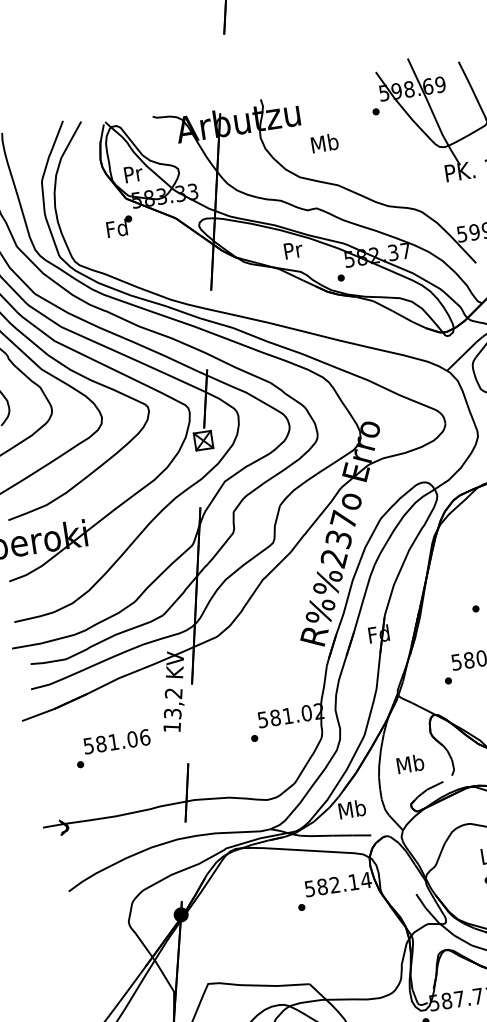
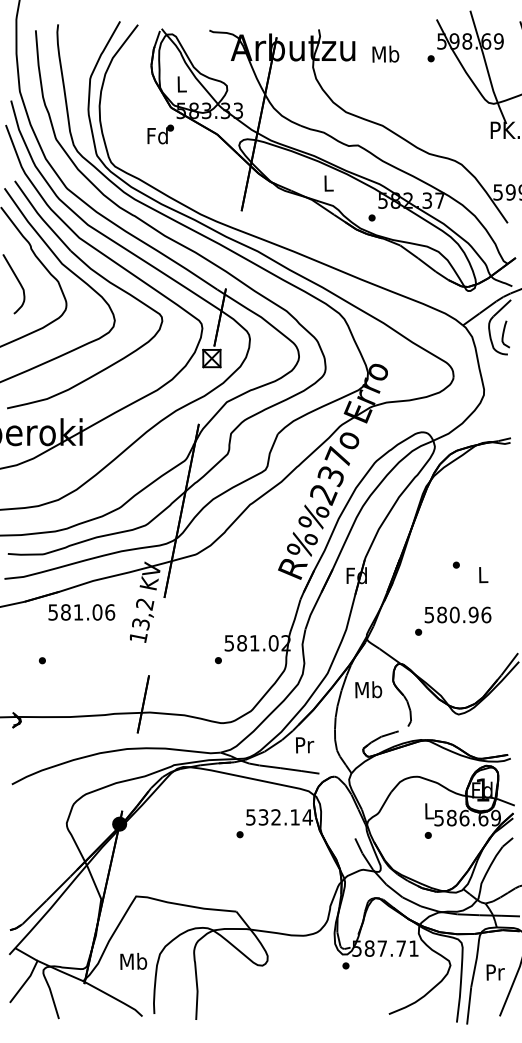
text: (324, 142) -> (385, 53), moved
text: (134, 174) -> (182, 84), Pr -> L
text: (294, 250) -> (329, 183), Pr -> L
text: (116, 741) -> (81, 612), moved
text: (410, 763) -> (368, 689), moved
text: (352, 808) -> (304, 744), Mb -> Pr
text: (322, 887) -> (263, 817), 582.14 -> 532.14

